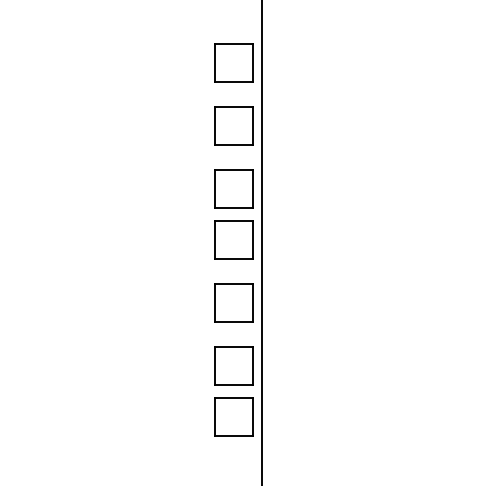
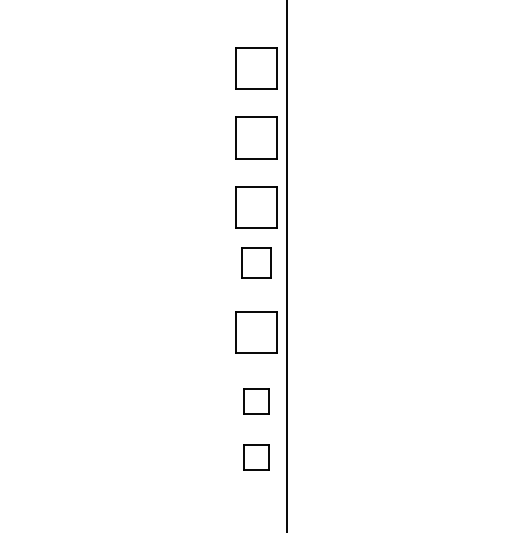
part: (233, 239) -> (256, 262), size x0.7
part: (233, 365) -> (256, 401), size x0.6
part: (233, 417) -> (256, 457), size x0.6

